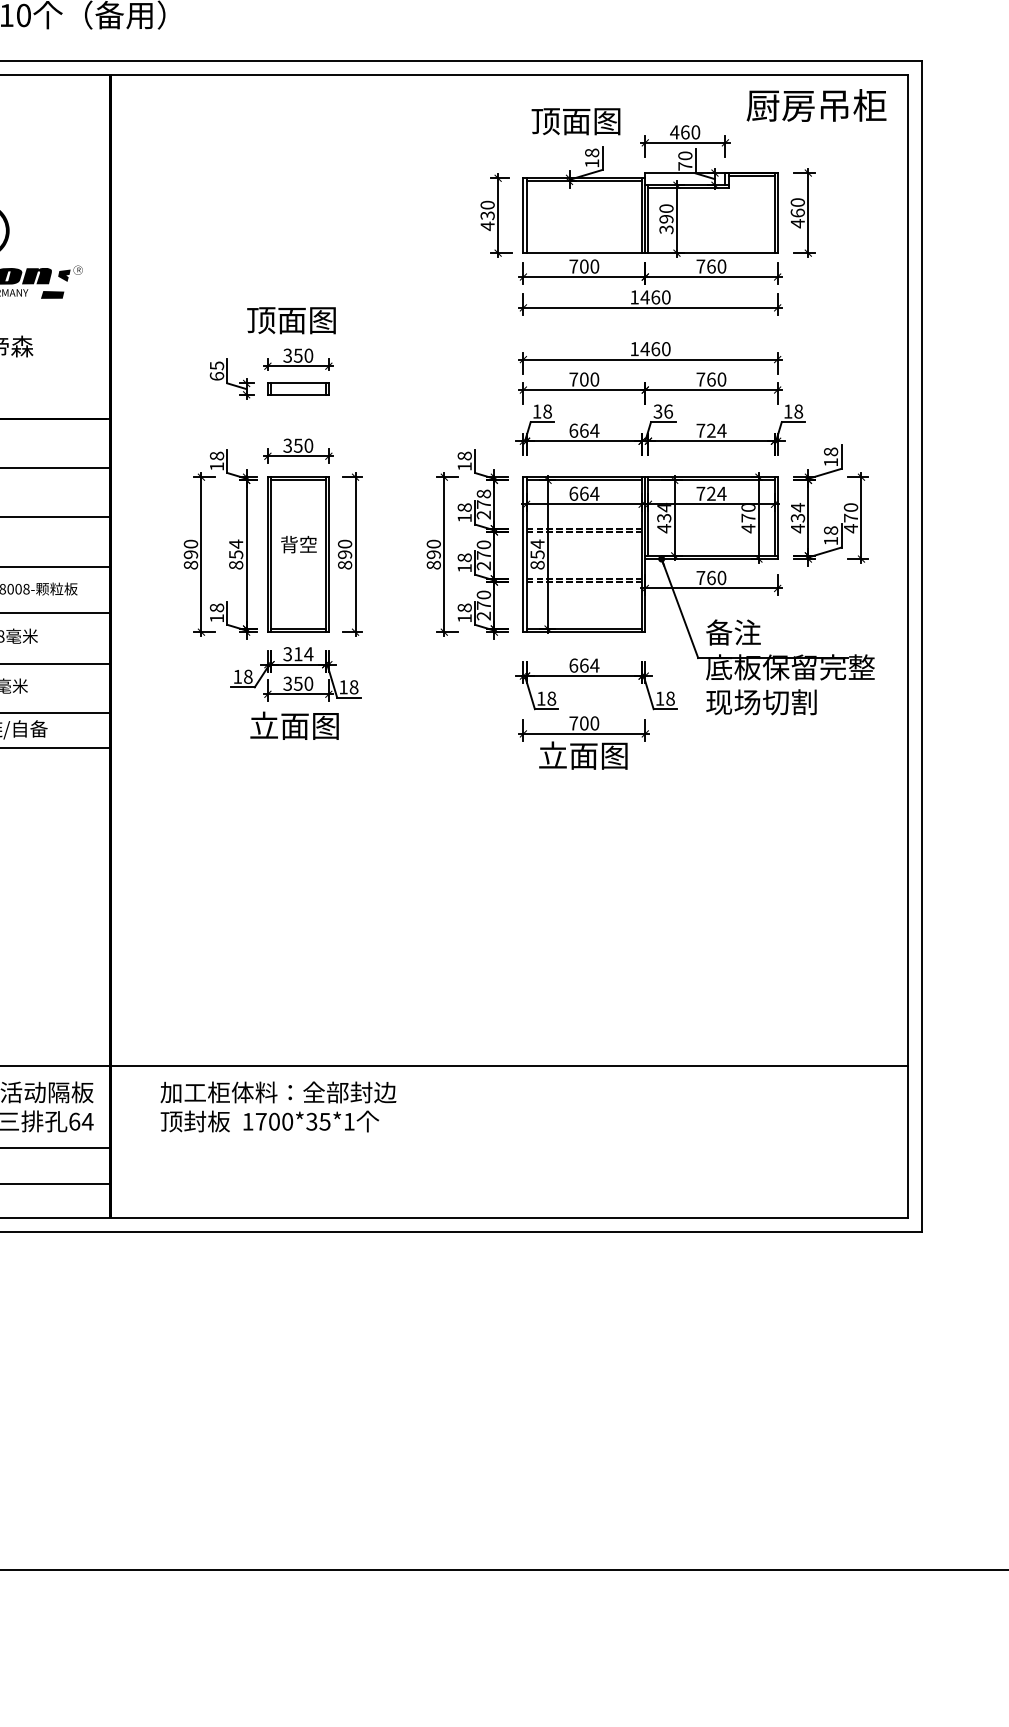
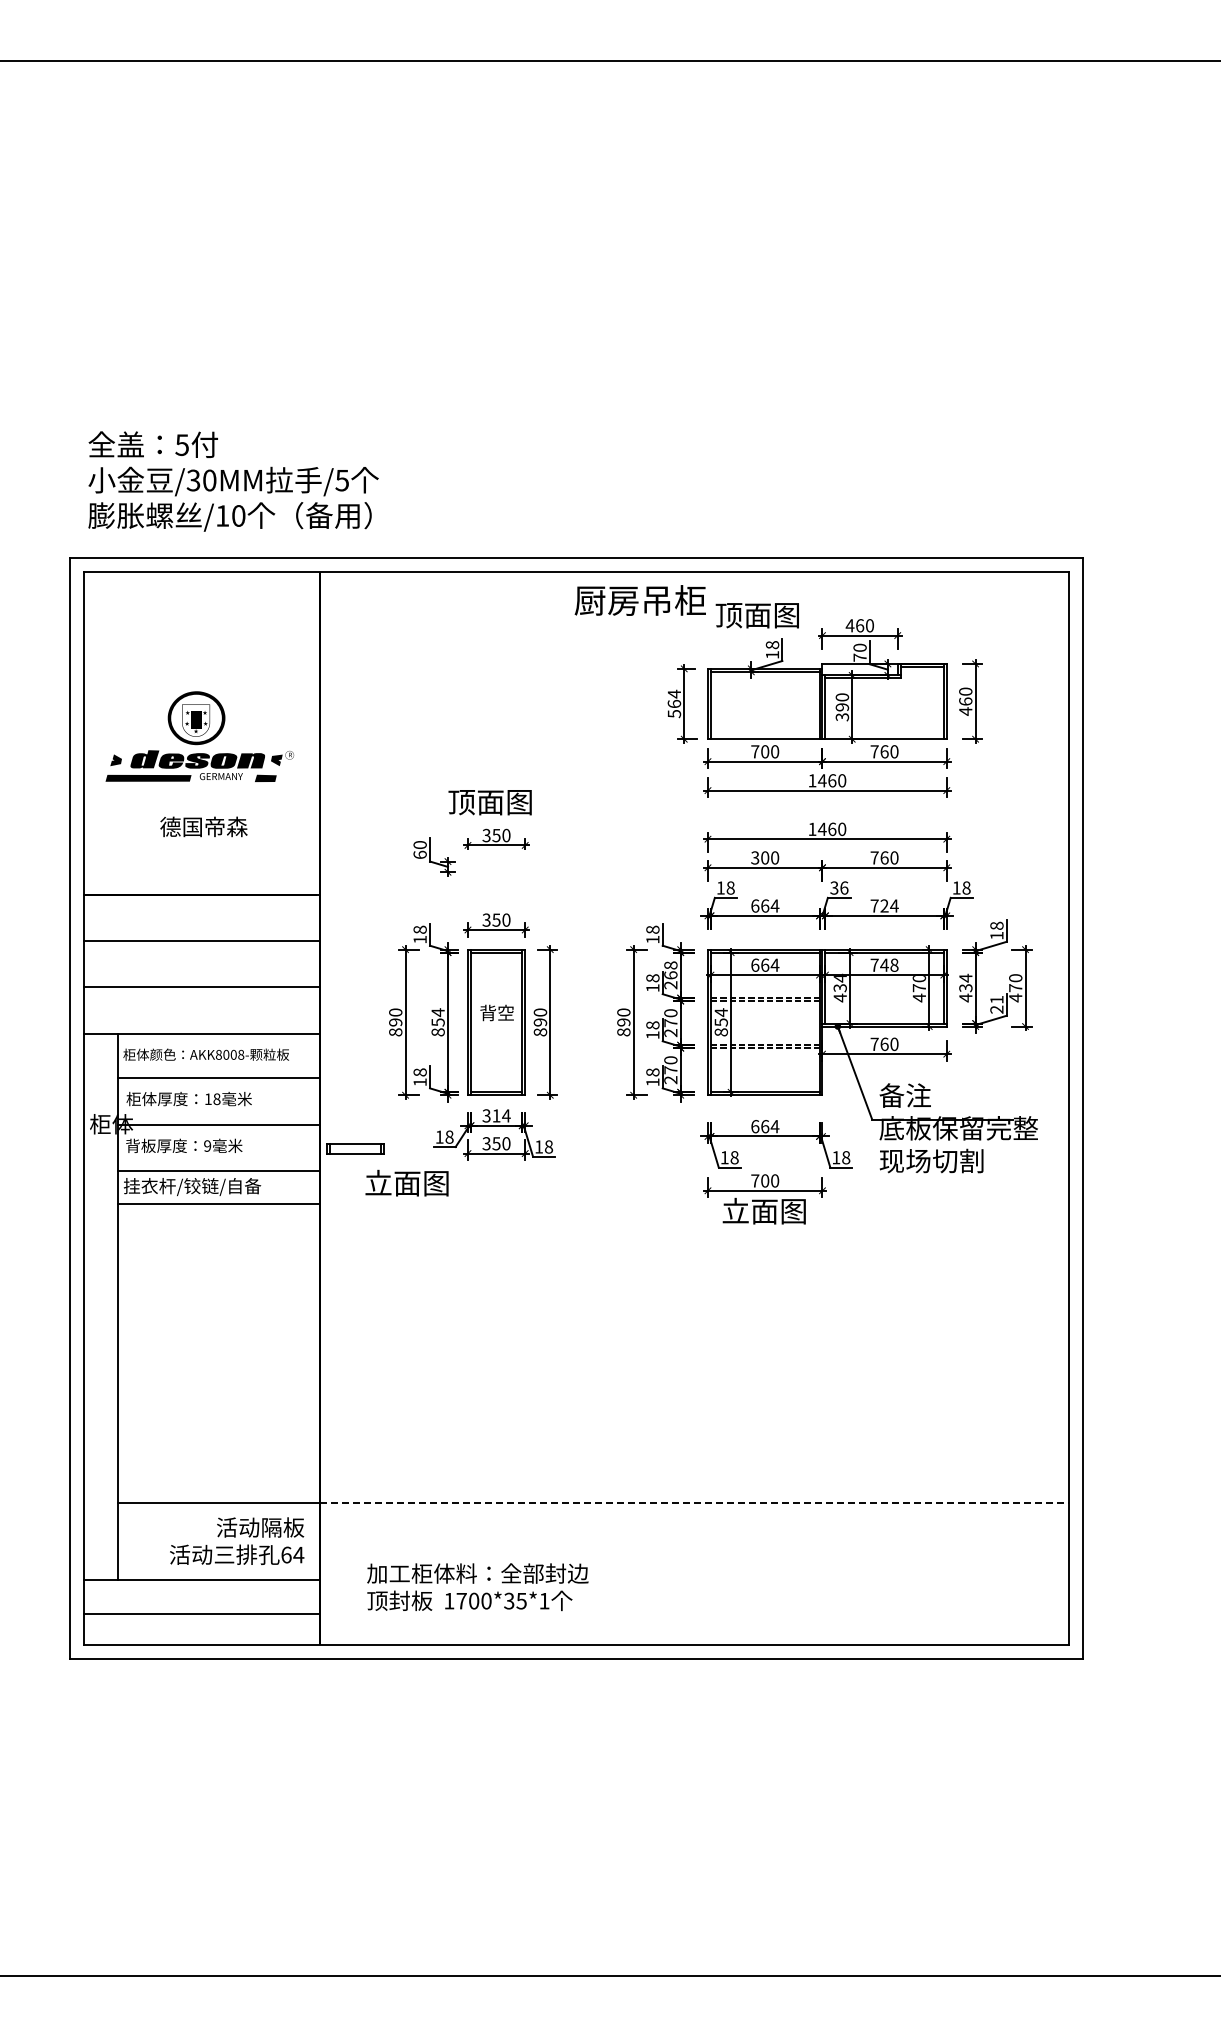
text: (815, 105) -> (639, 600), moved
text: (487, 215) -> (674, 703), 430 -> 564
text: (216, 366) -> (419, 845), 65 -> 60
text: (573, 379) -> (755, 857), 700 -> 300
part: (298, 388) -> (355, 1148), moved
text: (716, 493) -> (889, 964), 724 -> 748
text: (483, 504) -> (670, 975), 278 -> 268
text: (830, 535) -> (996, 1004), 18 -> 21
text: (294, 725) -> (406, 1182), moved
line: (509, 1065) -> (694, 1502), solid -> dashed
text: (278, 1107) -> (477, 1587), moved

